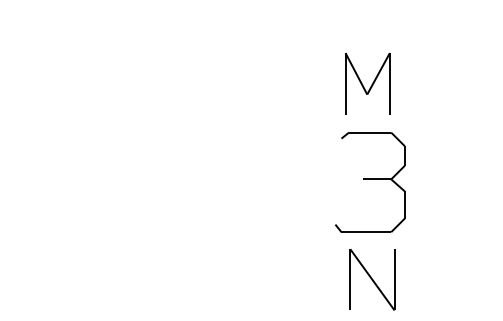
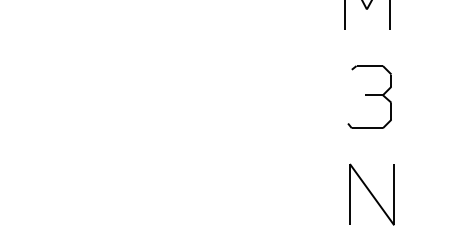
part: (369, 181) -> (369, 96), size x0.62

